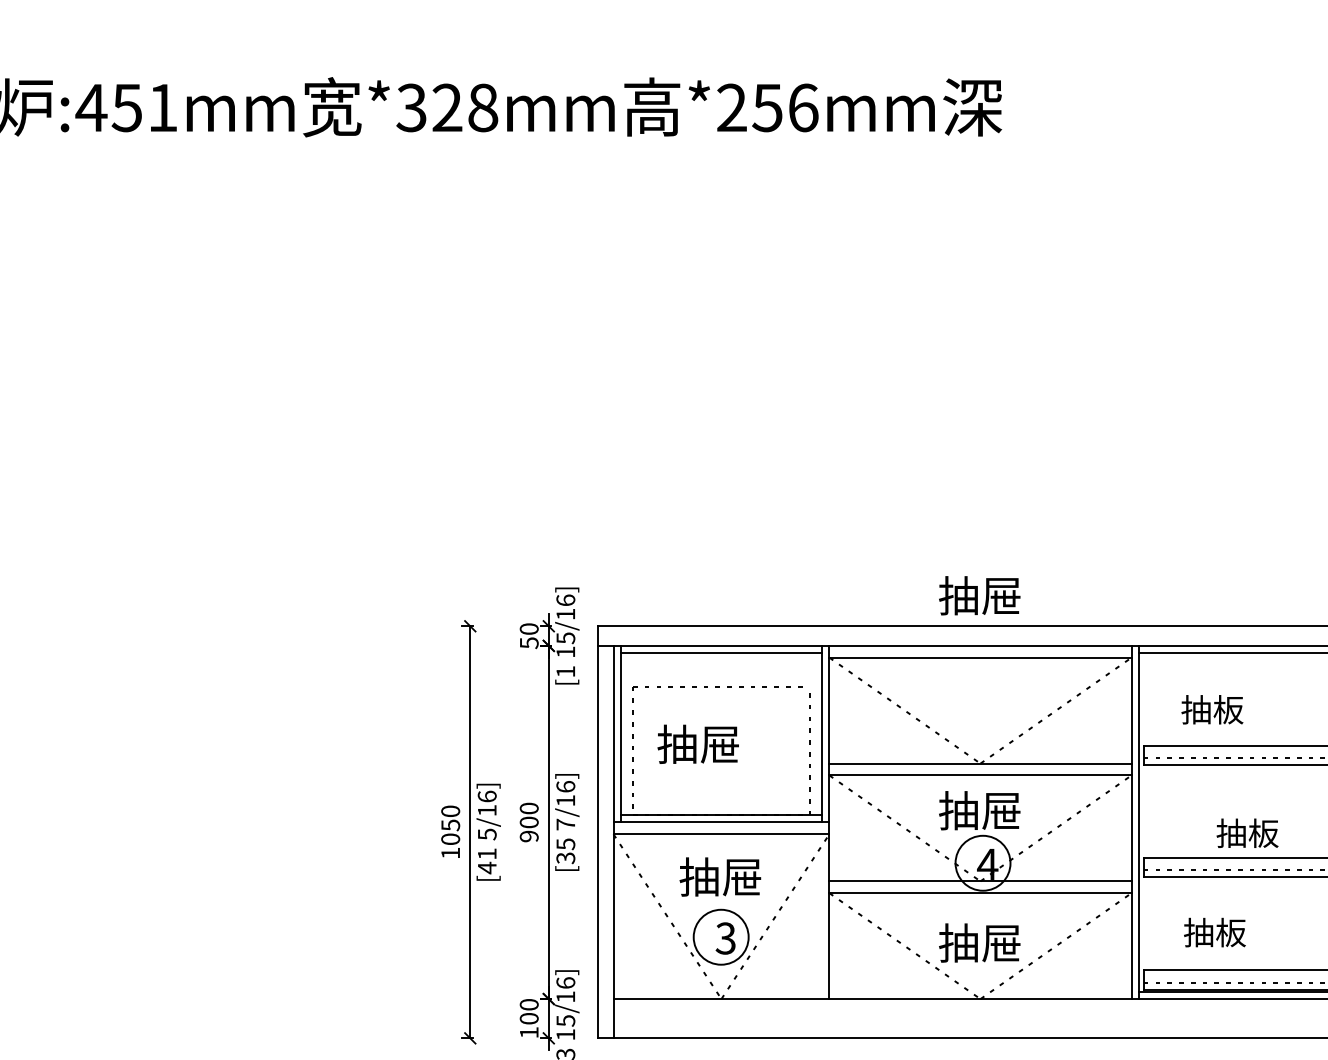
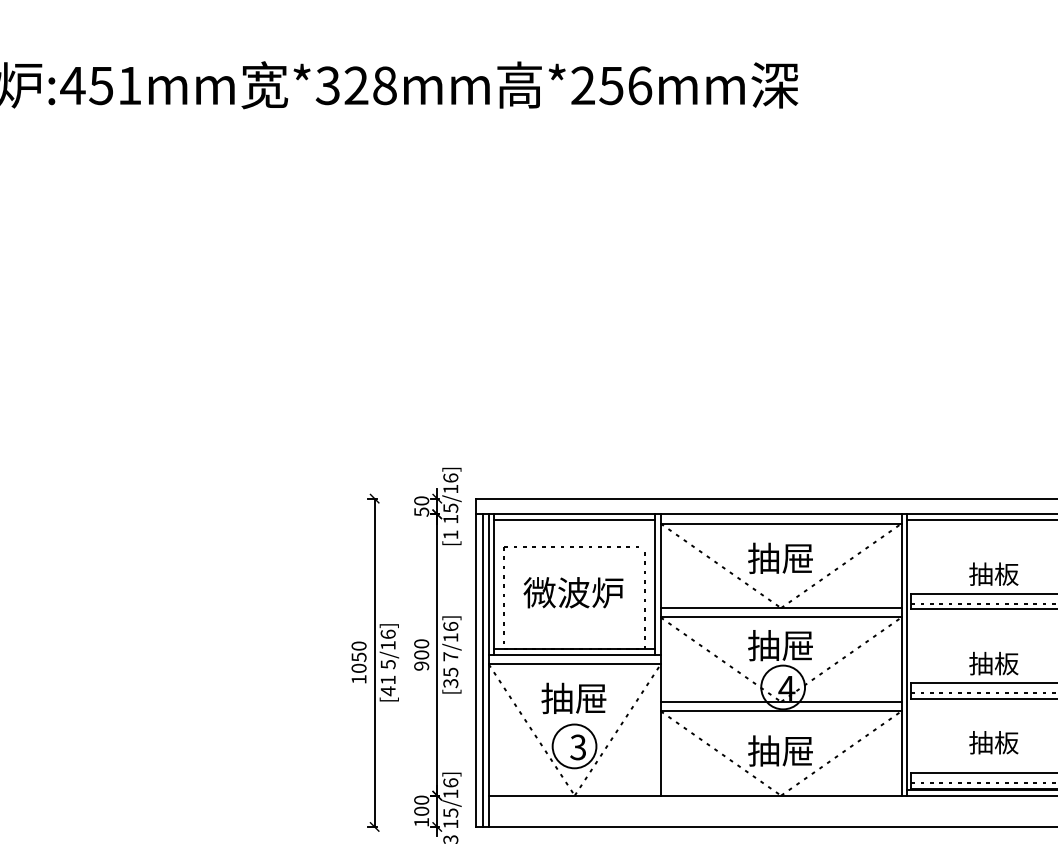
text: (979, 594) -> (780, 557), moved
text: (1211, 708) -> (993, 573), moved
text: (719, 744) -> (573, 592), 抽屉 -> 微波炉
line: (605, 841) -> (482, 670), added
text: (1214, 932) -> (993, 742), moved

